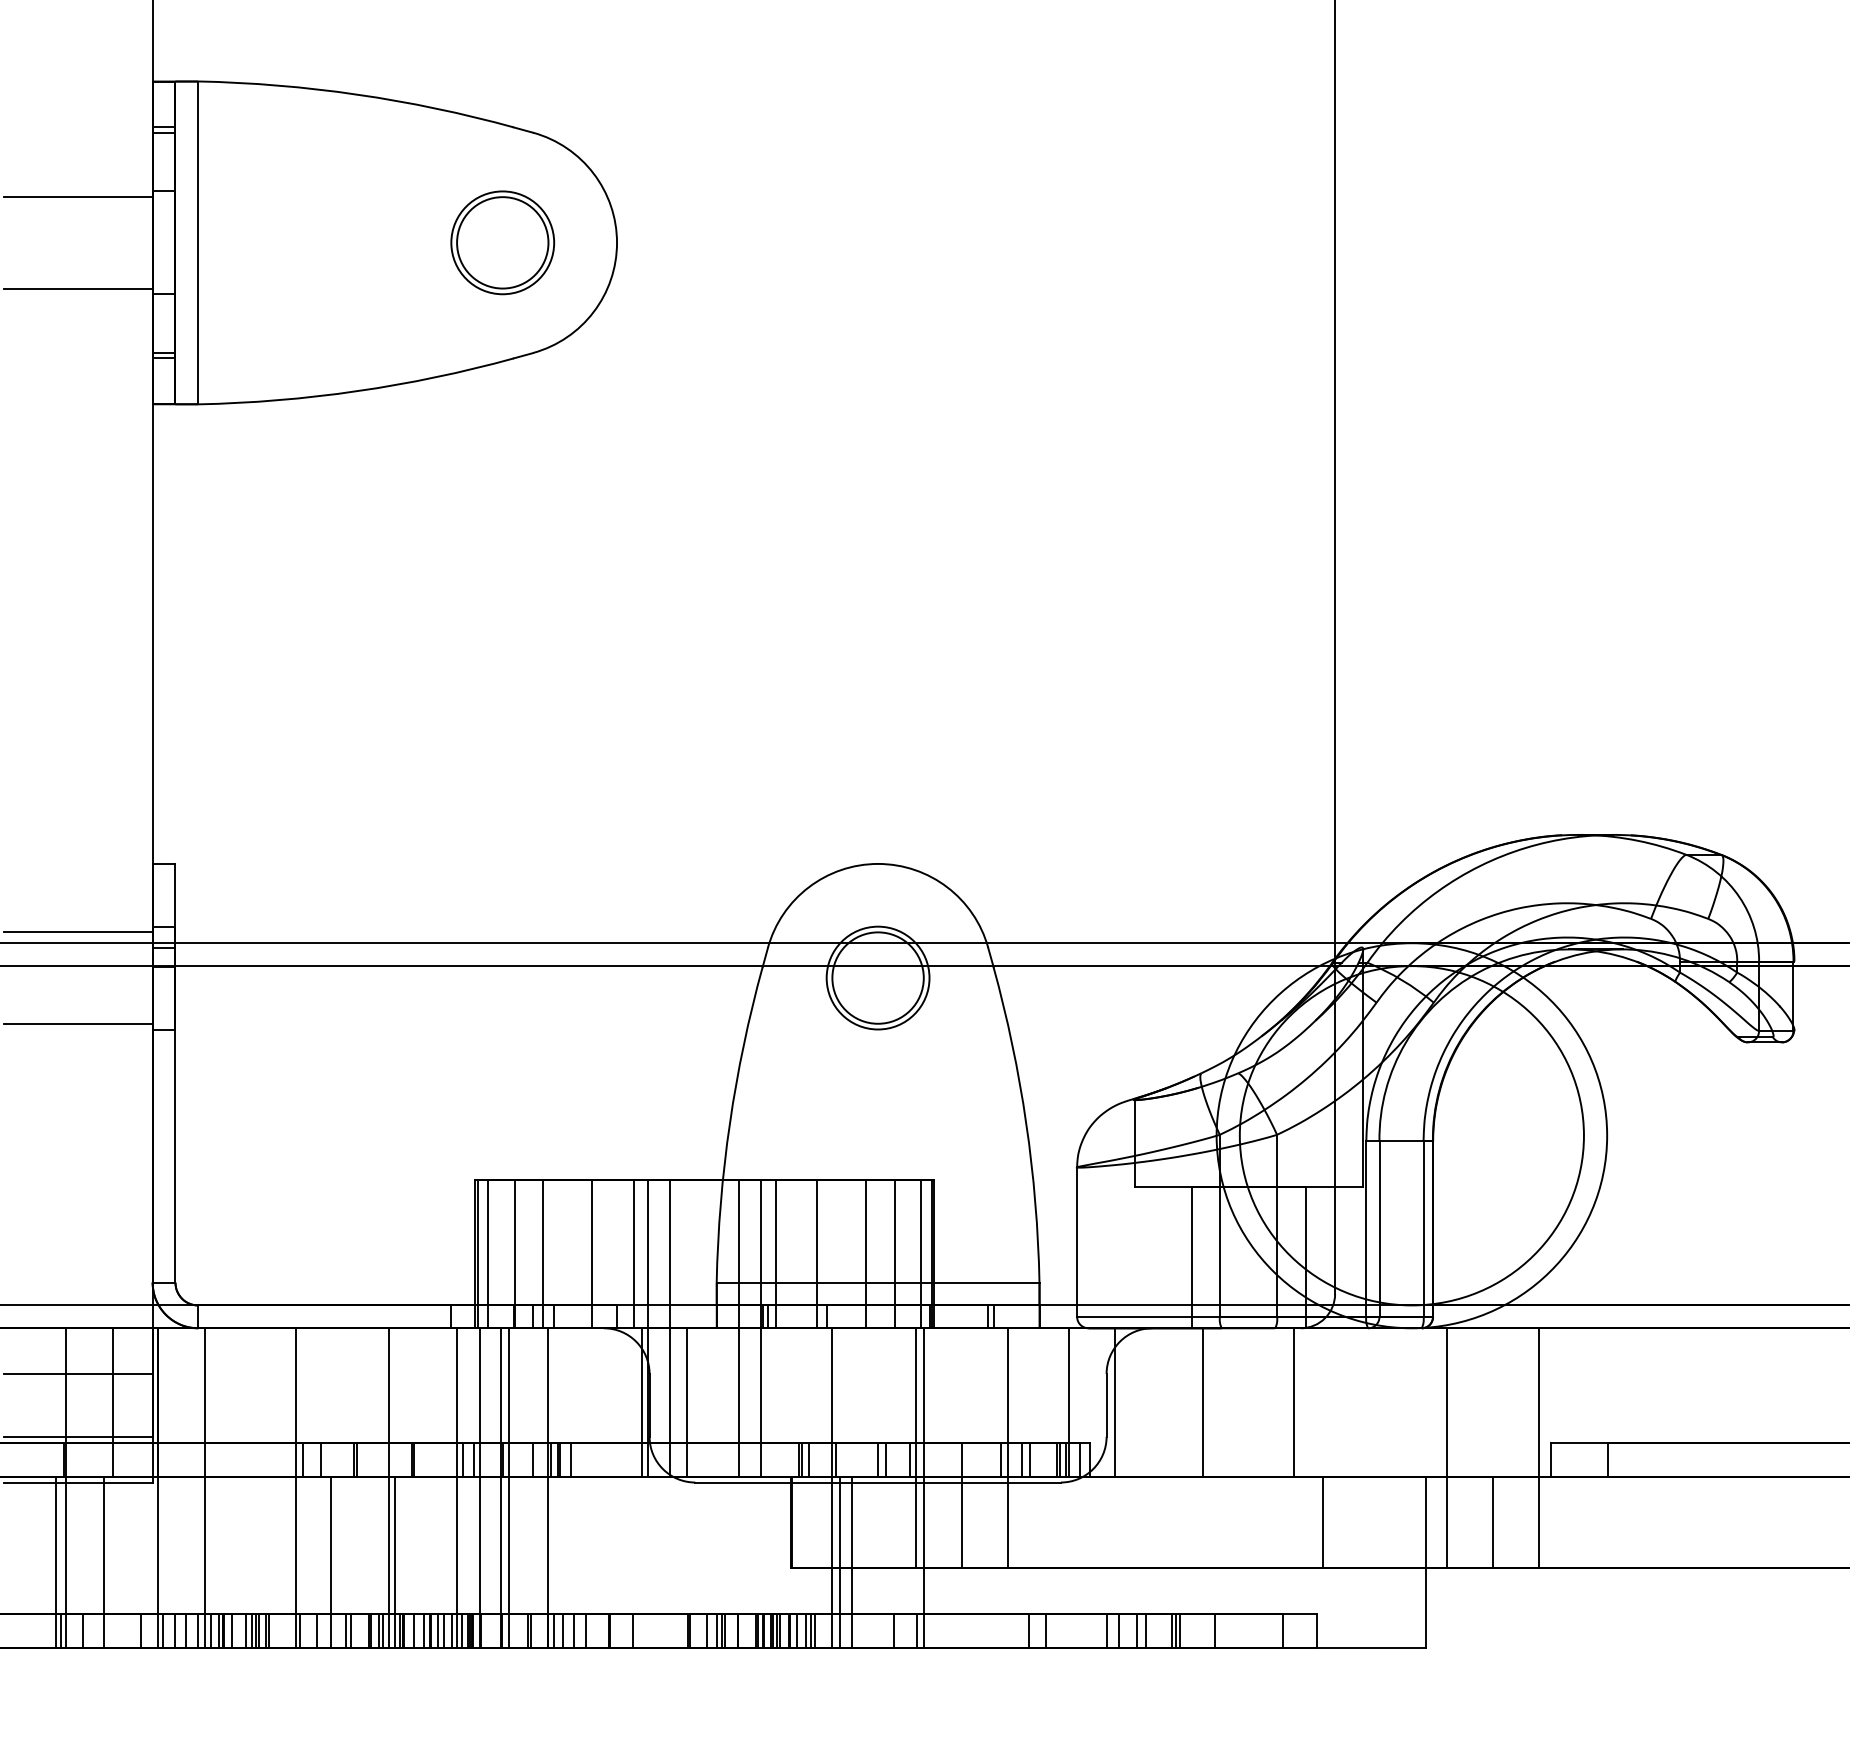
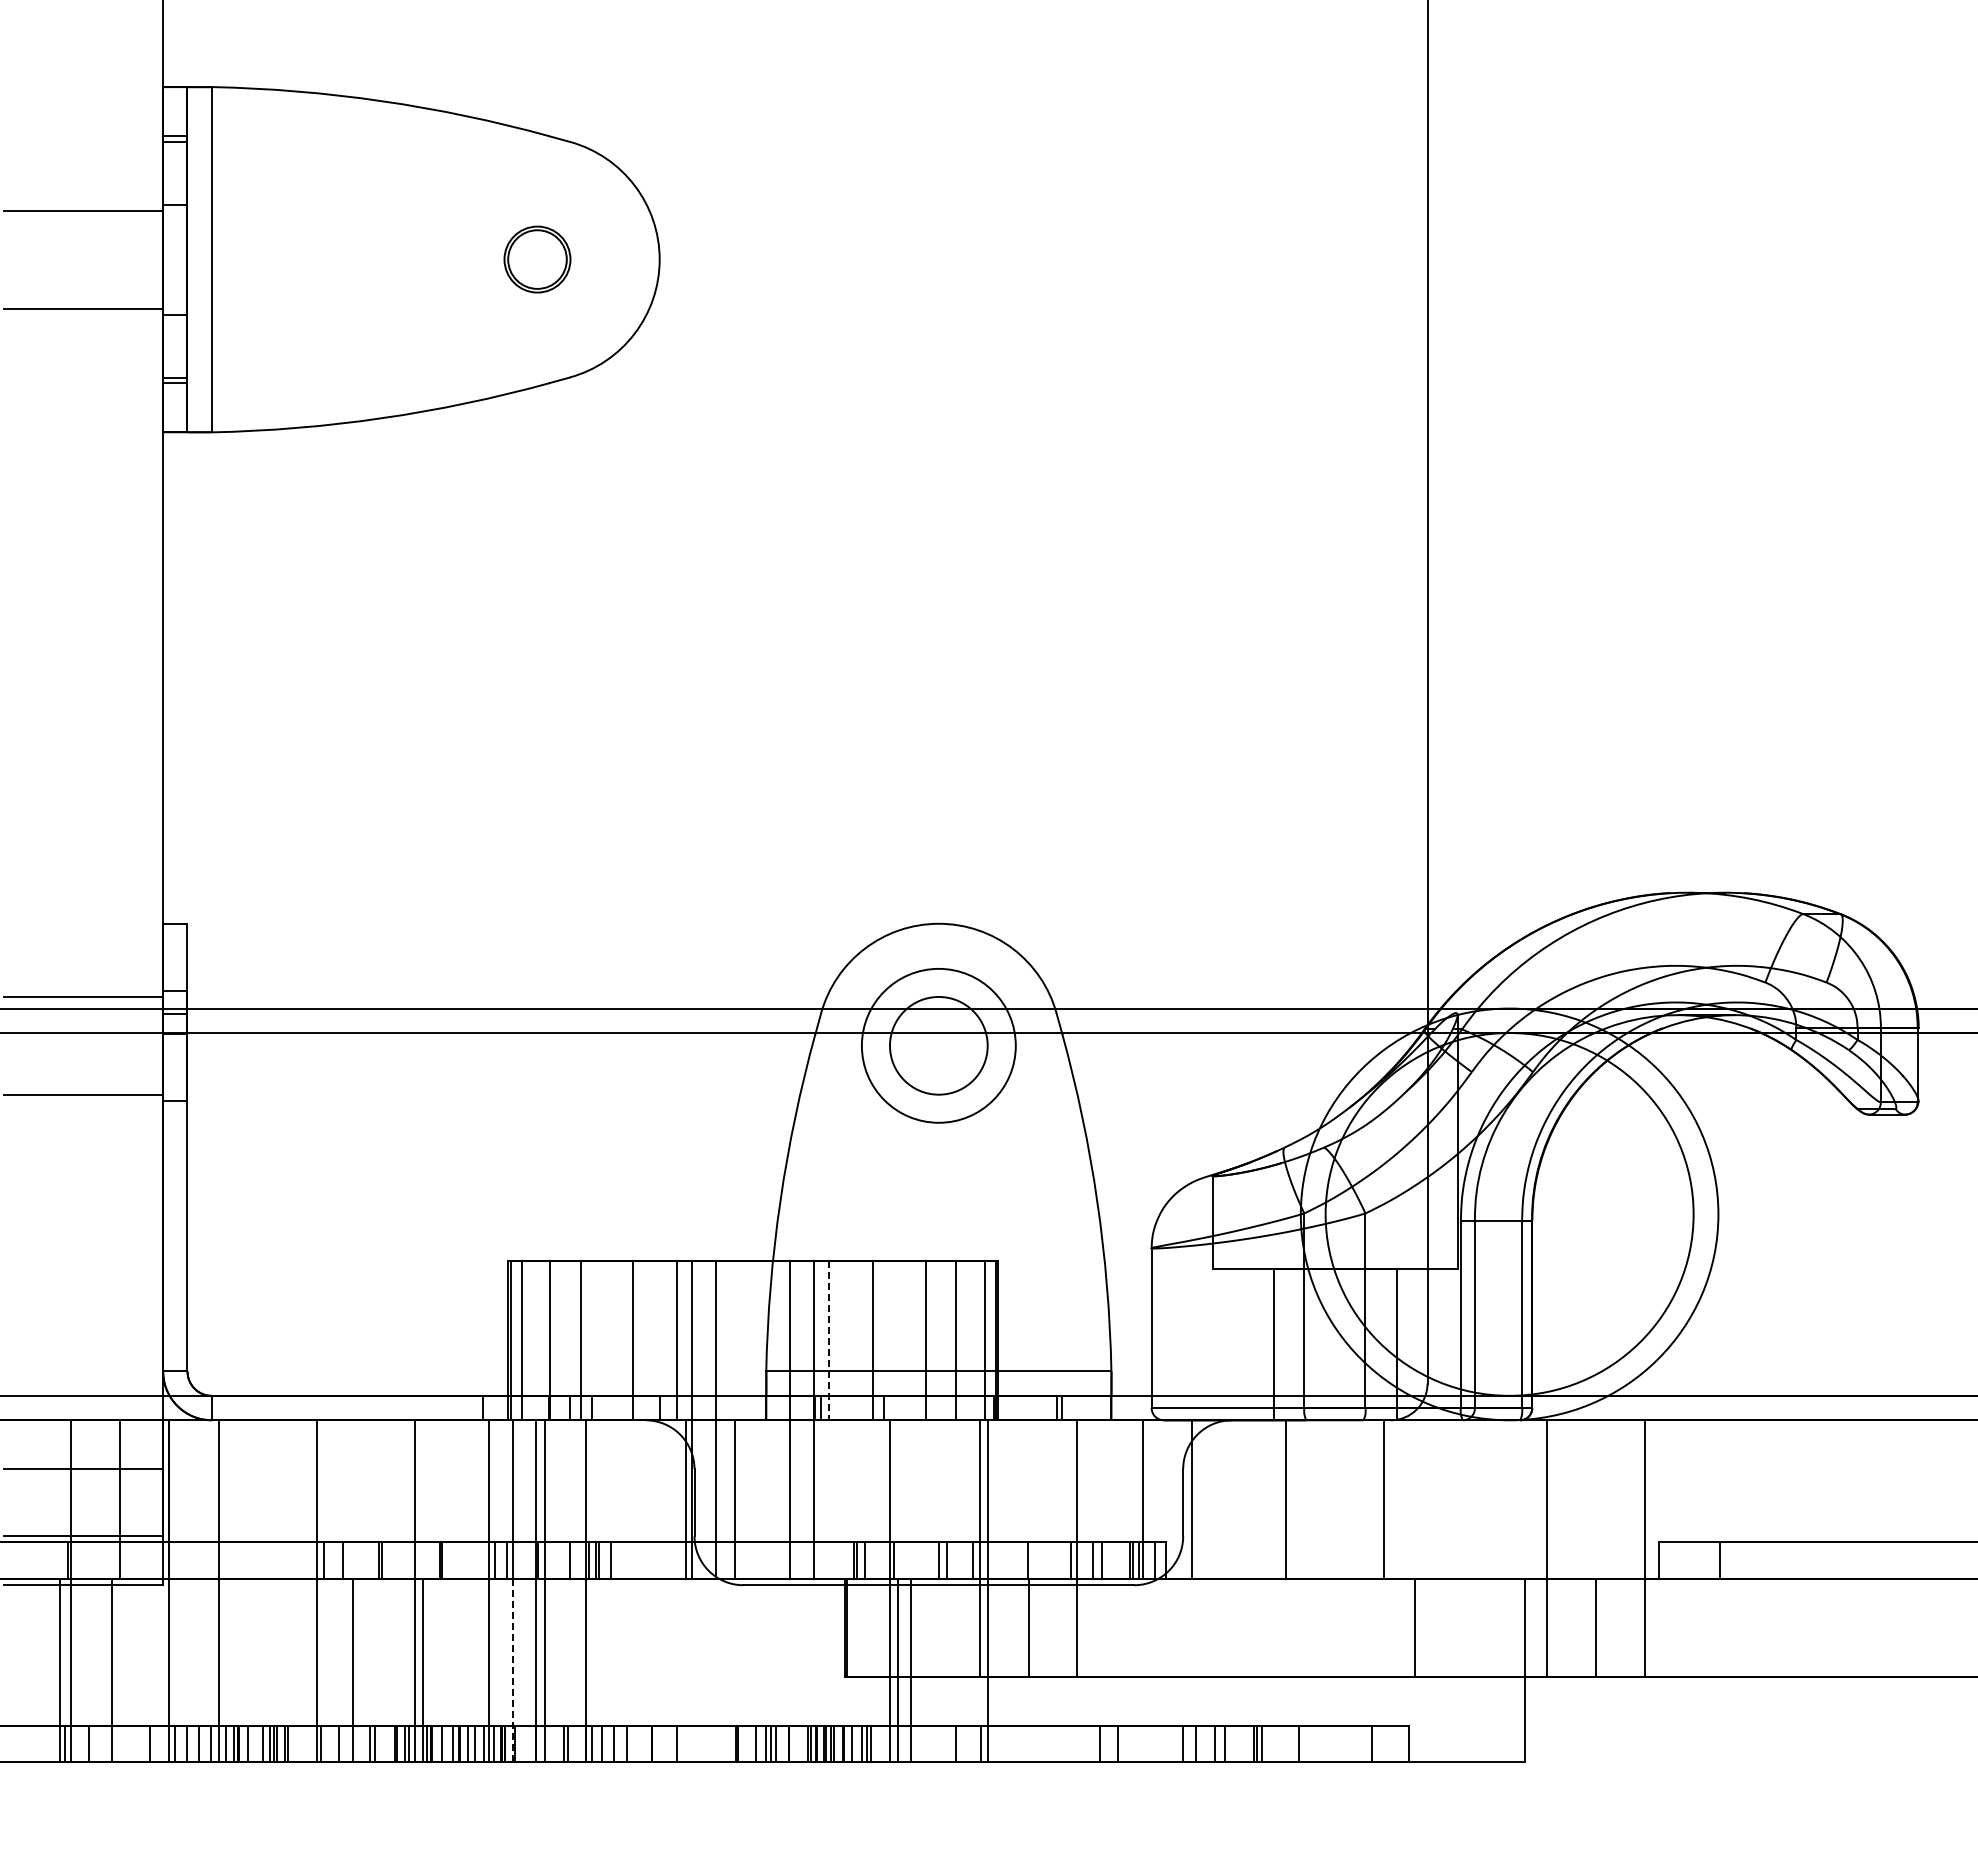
part: (502, 242) -> (537, 259), size x0.6
circle: (877, 977) -> (938, 1045), size x1.4
line: (775, 1254) -> (829, 1341), solid -> dashed
line: (480, 1562) -> (513, 1670), solid -> dashed

